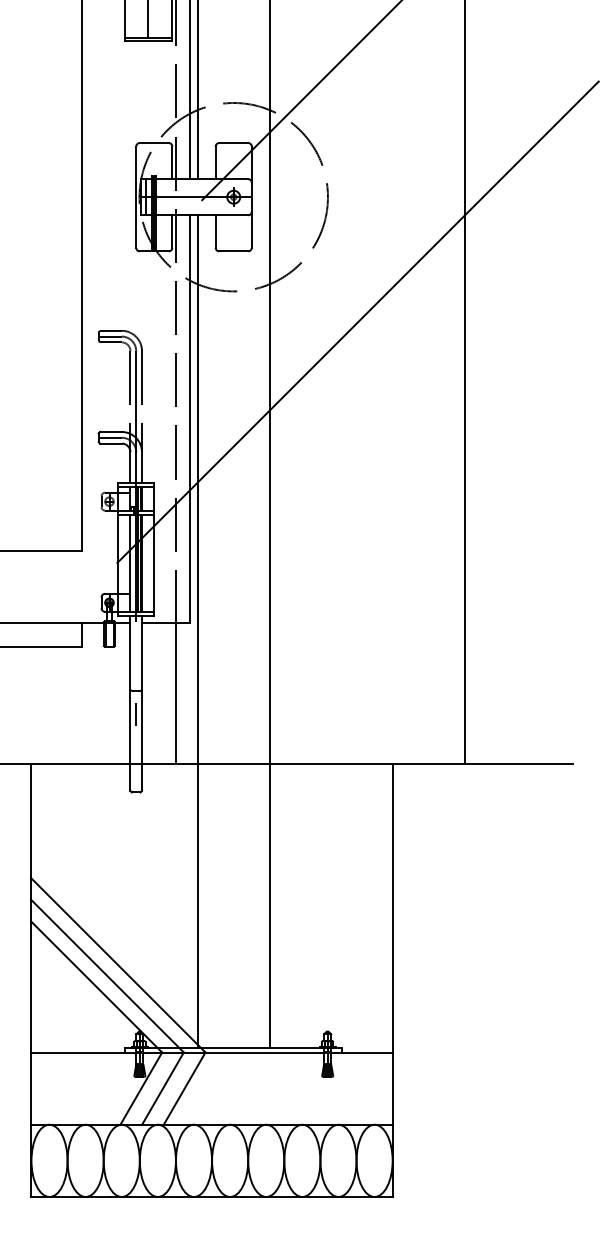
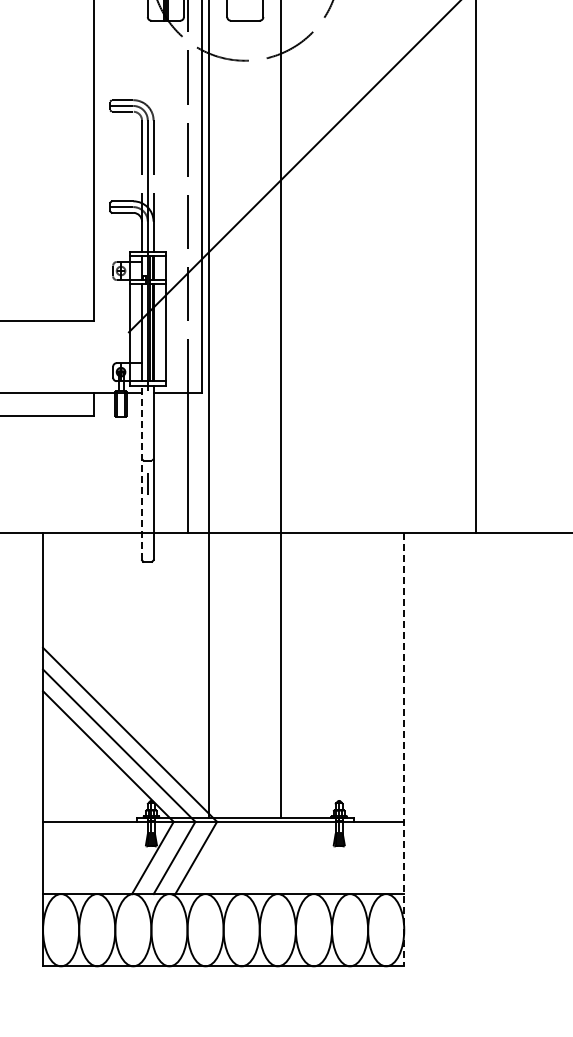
line: (130, 703) -> (142, 472), solid -> dashed
line: (392, 980) -> (404, 749), solid -> dashed

